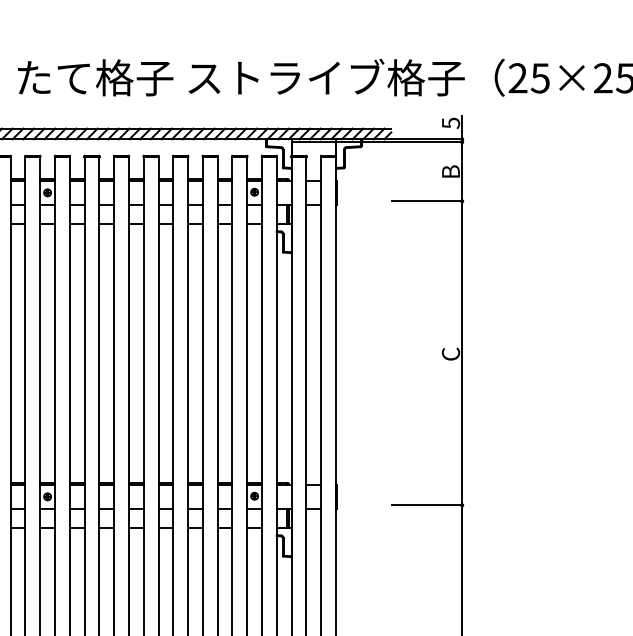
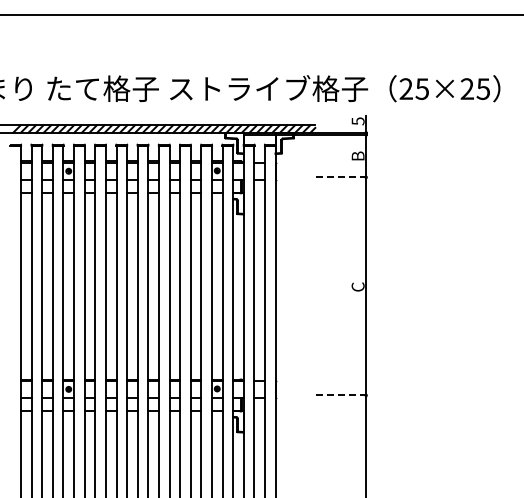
line: (429, 201) -> (342, 177), solid -> dashed
line: (429, 505) -> (342, 395), solid -> dashed

